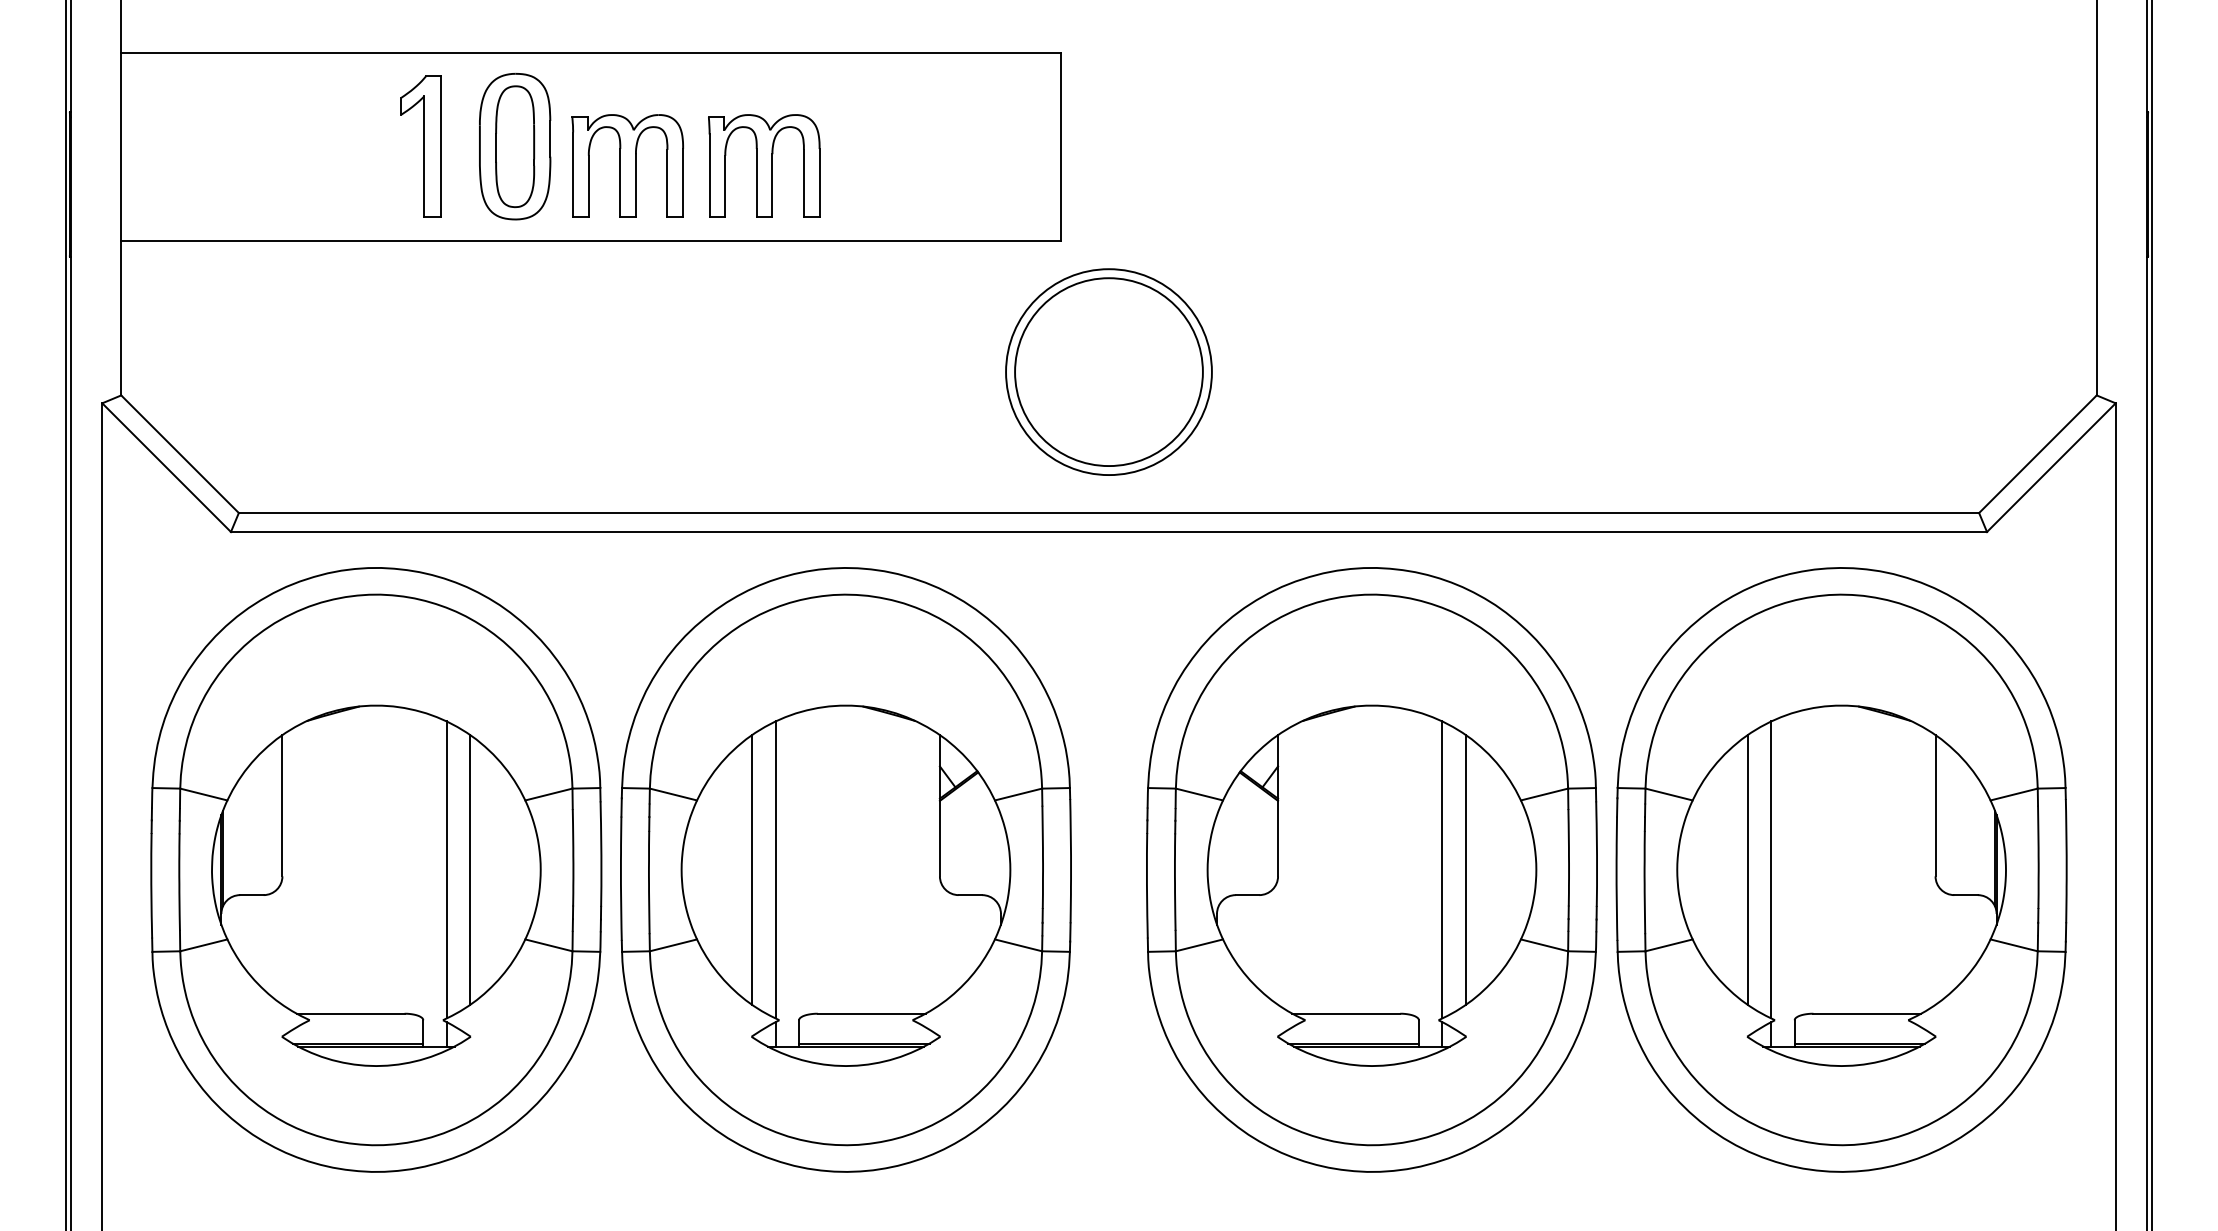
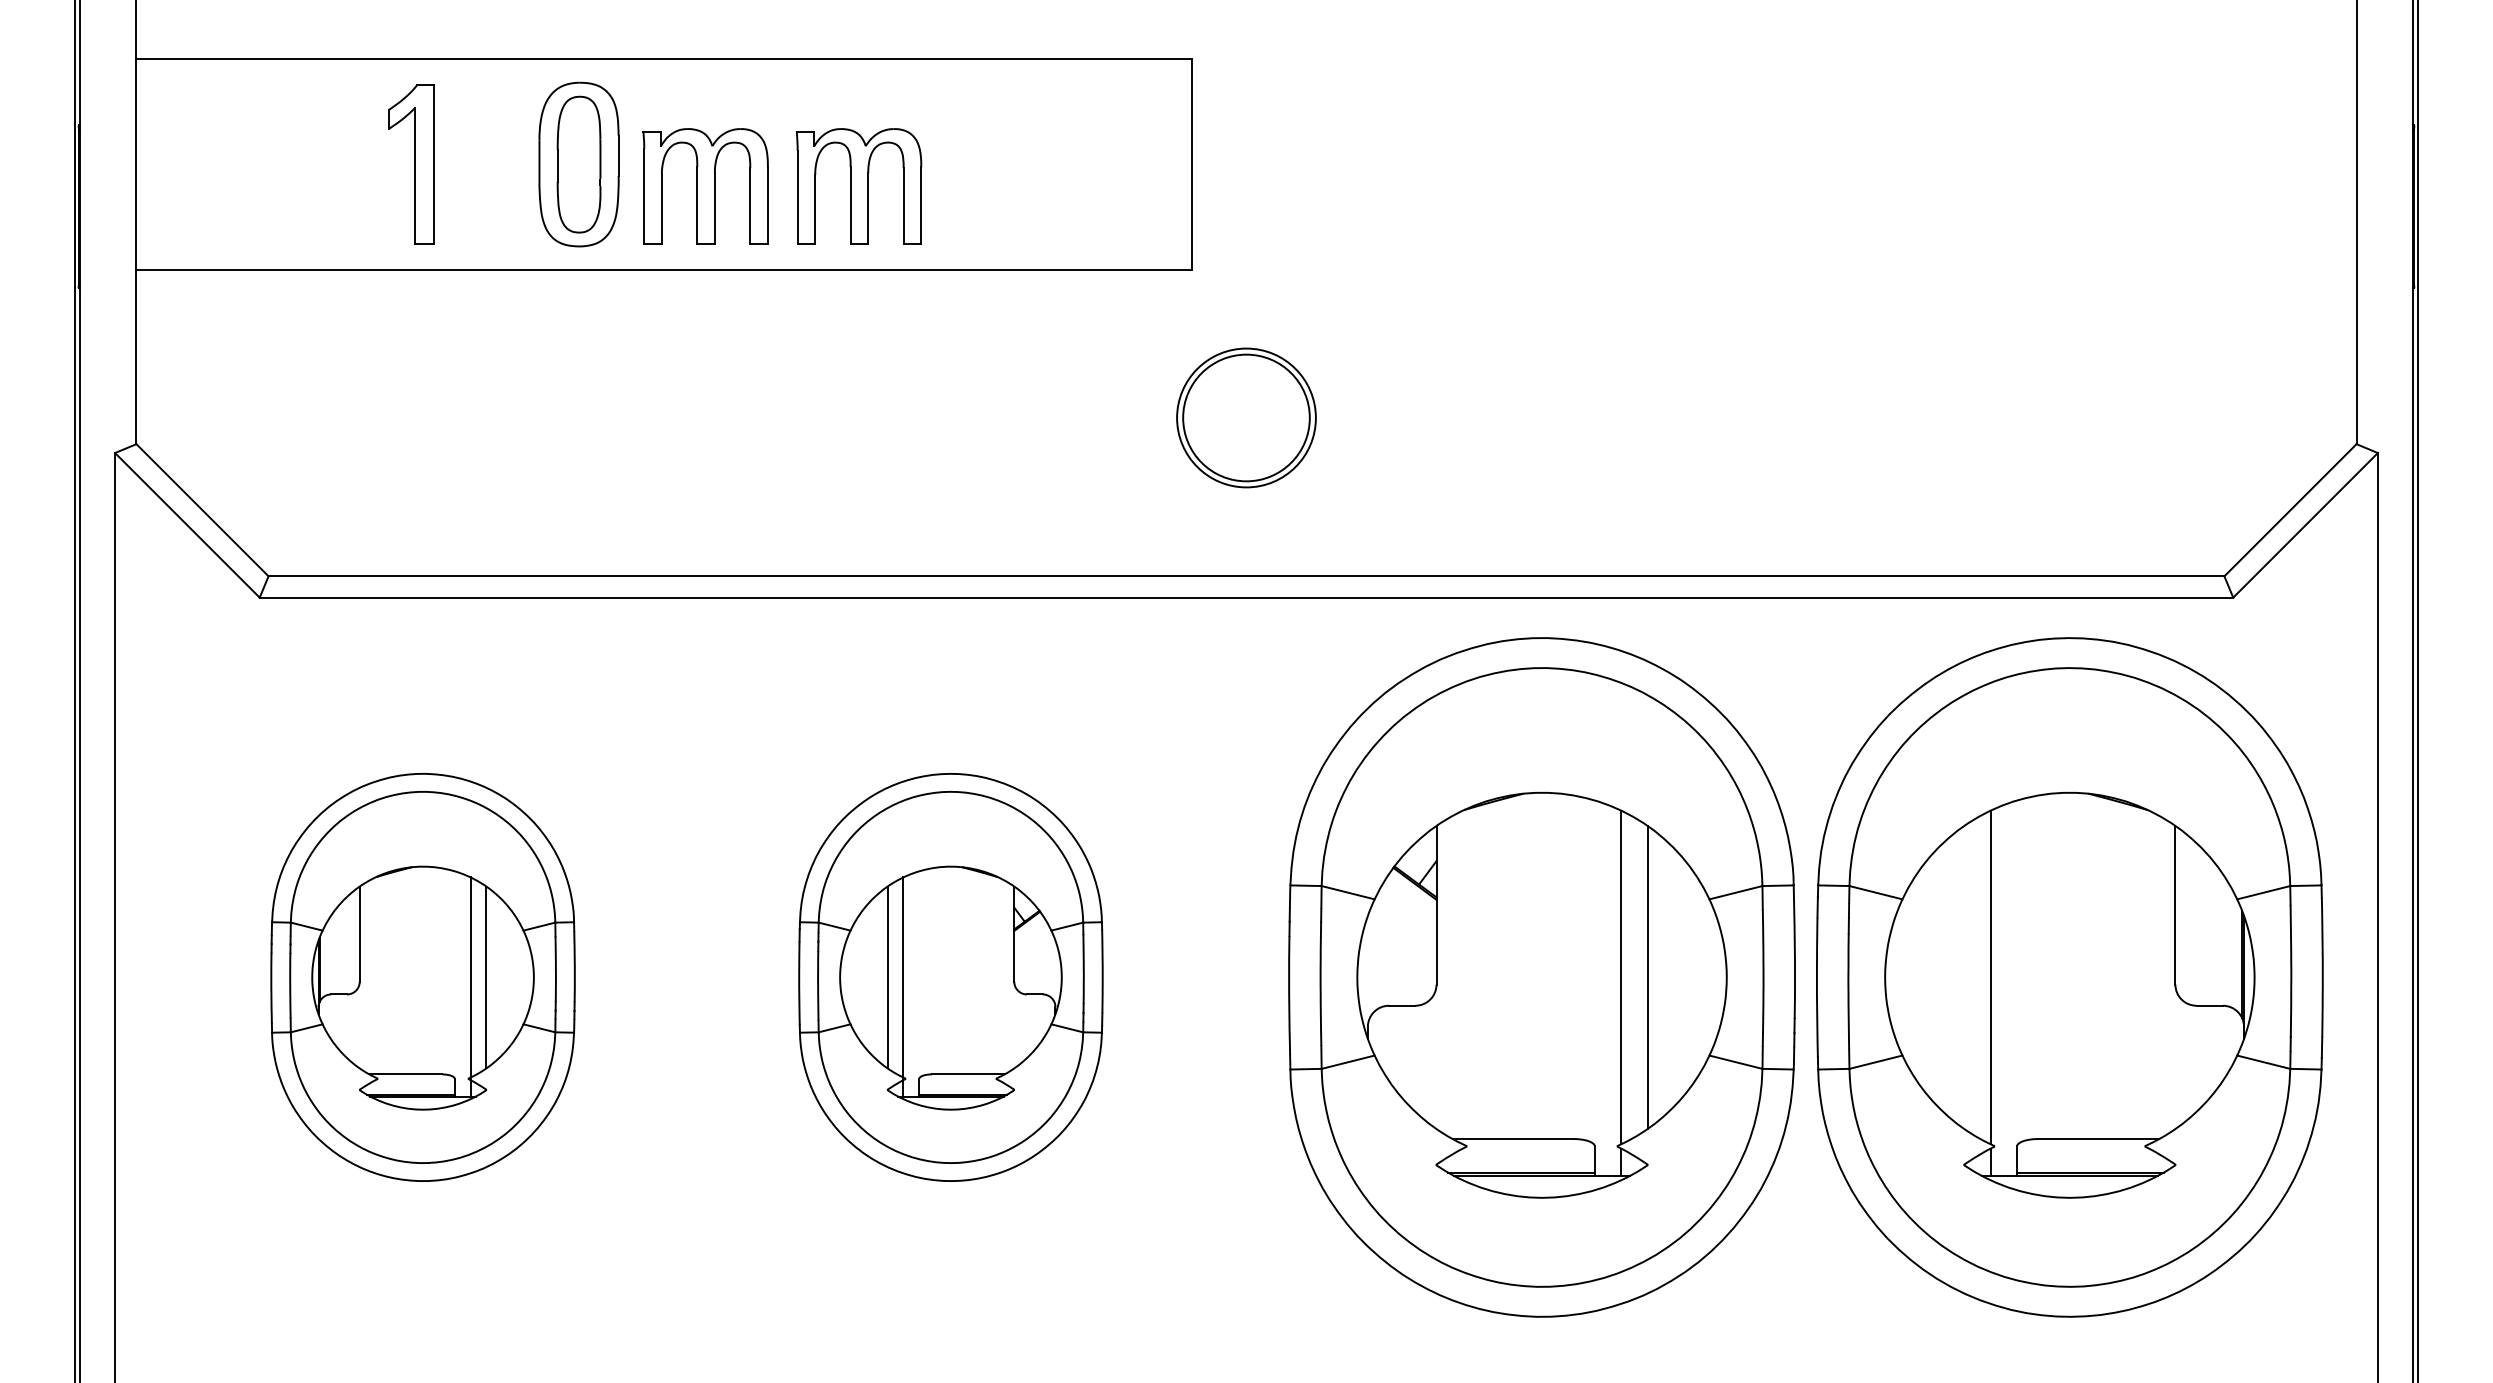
part: (421, 146) -> (411, 164), moved
part: (1109, 371) -> (1246, 417), size x0.6
part: (375, 869) -> (422, 977), size x0.6
part: (845, 869) -> (950, 977), size x0.6
line: (1747, 869) -> (1964, 977), removed

